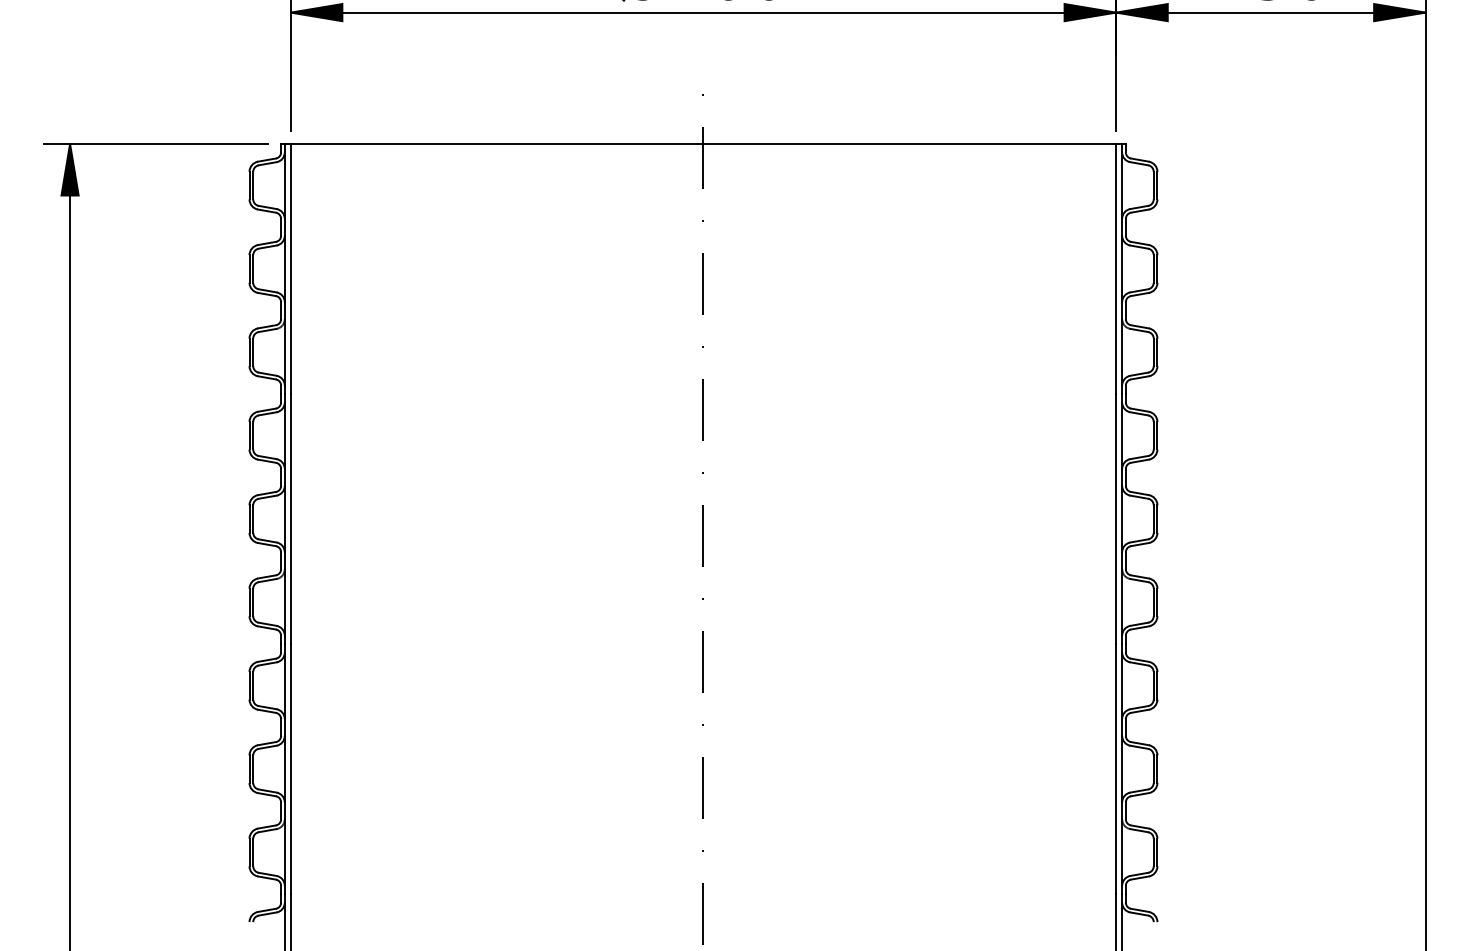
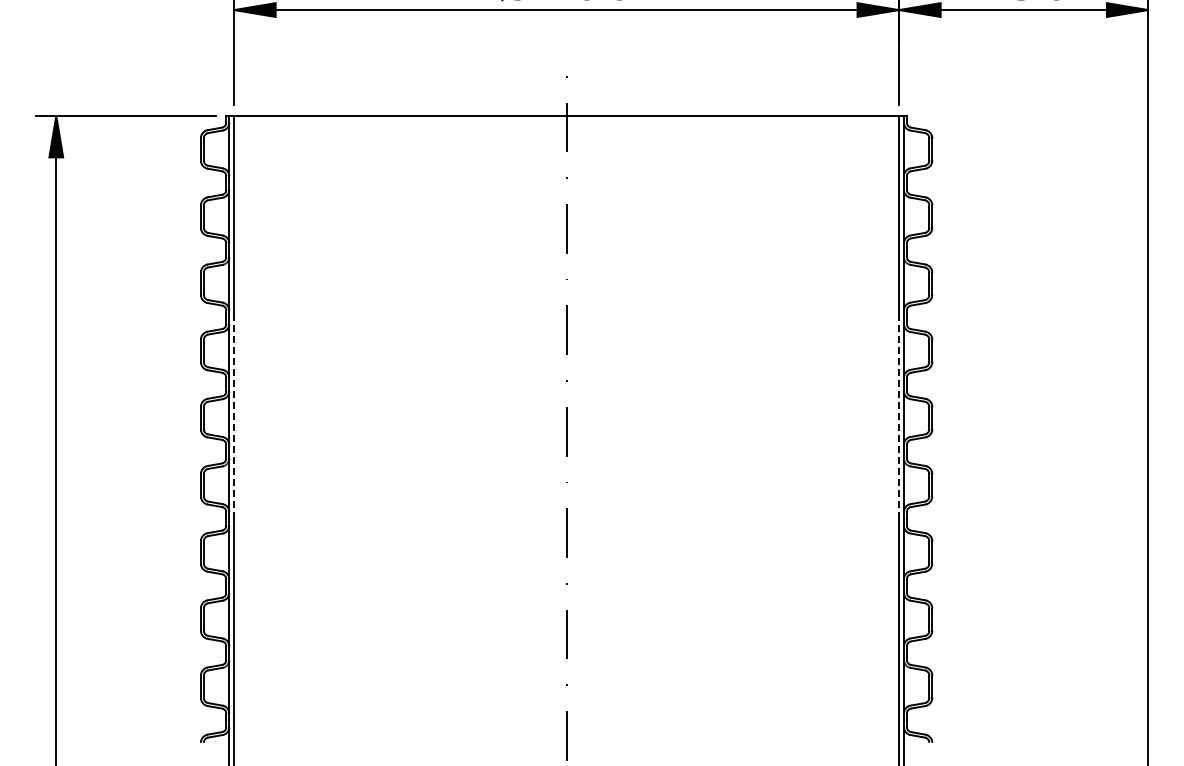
line: (291, 519) -> (234, 418), solid -> dashed
line: (1116, 519) -> (899, 418), solid -> dashed

